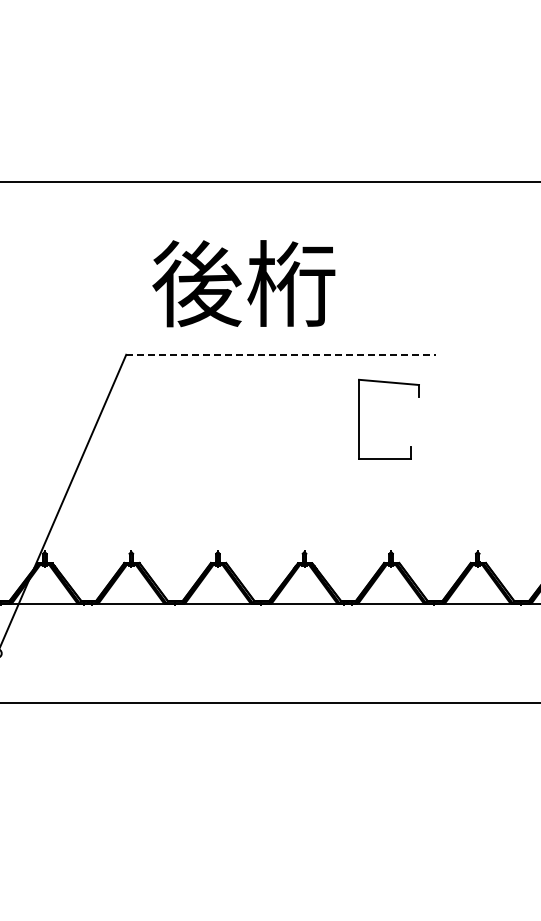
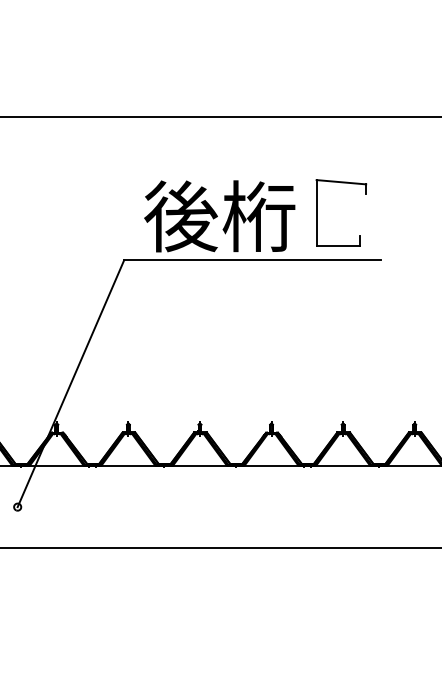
text: (243, 283) -> (219, 216), moved
line: (281, 354) -> (252, 260), dashed -> solid
part: (359, 418) -> (316, 212), moved

